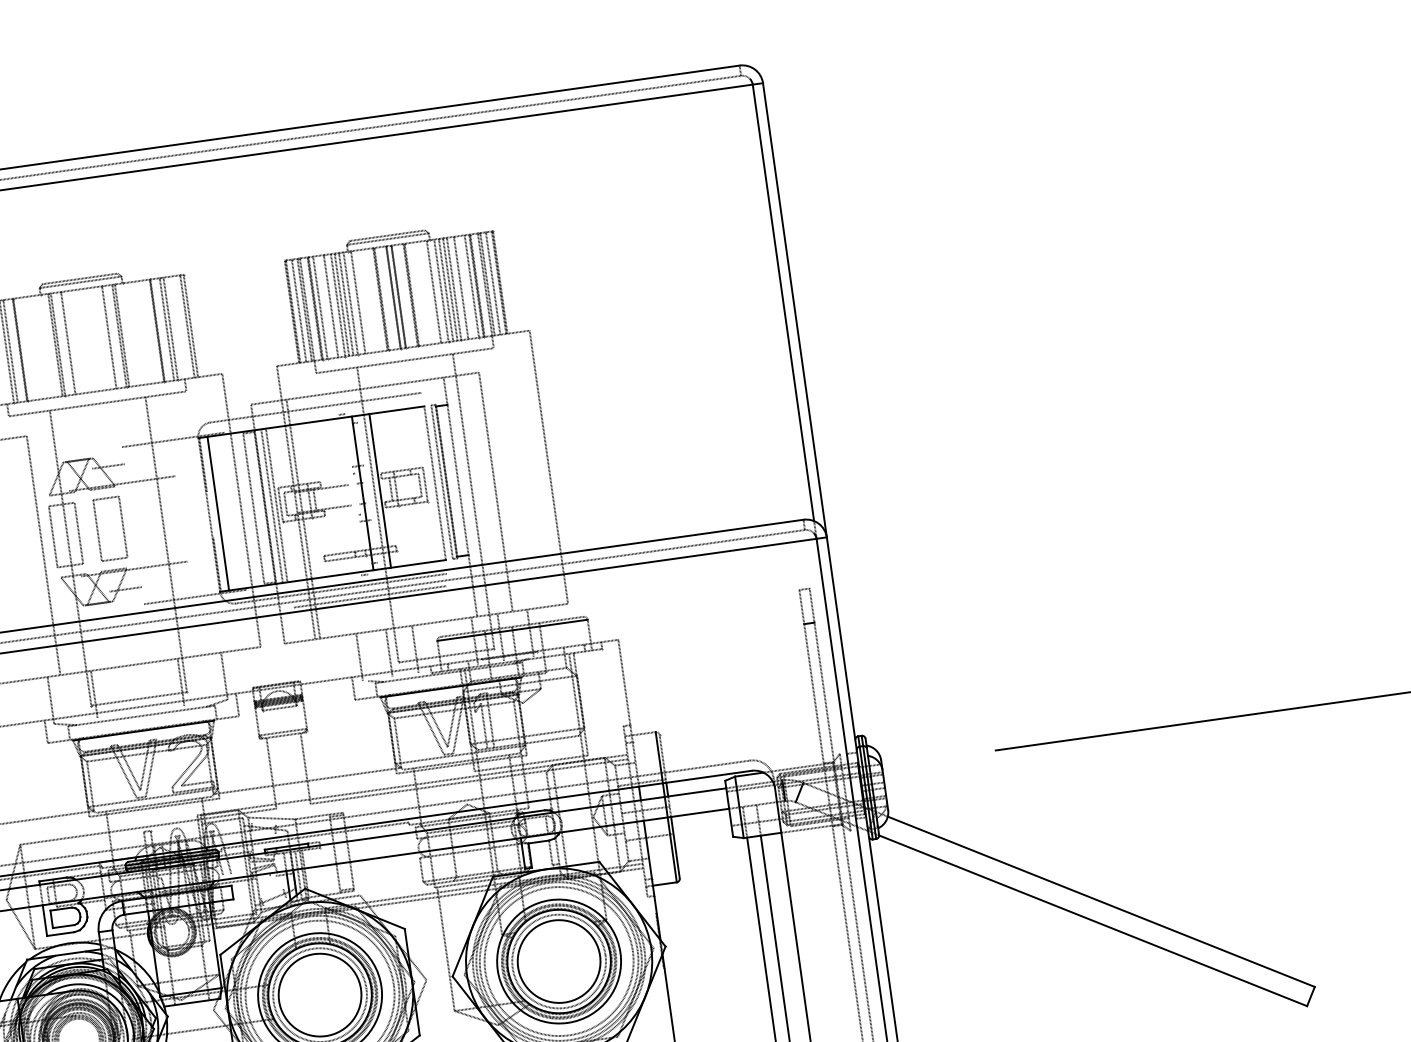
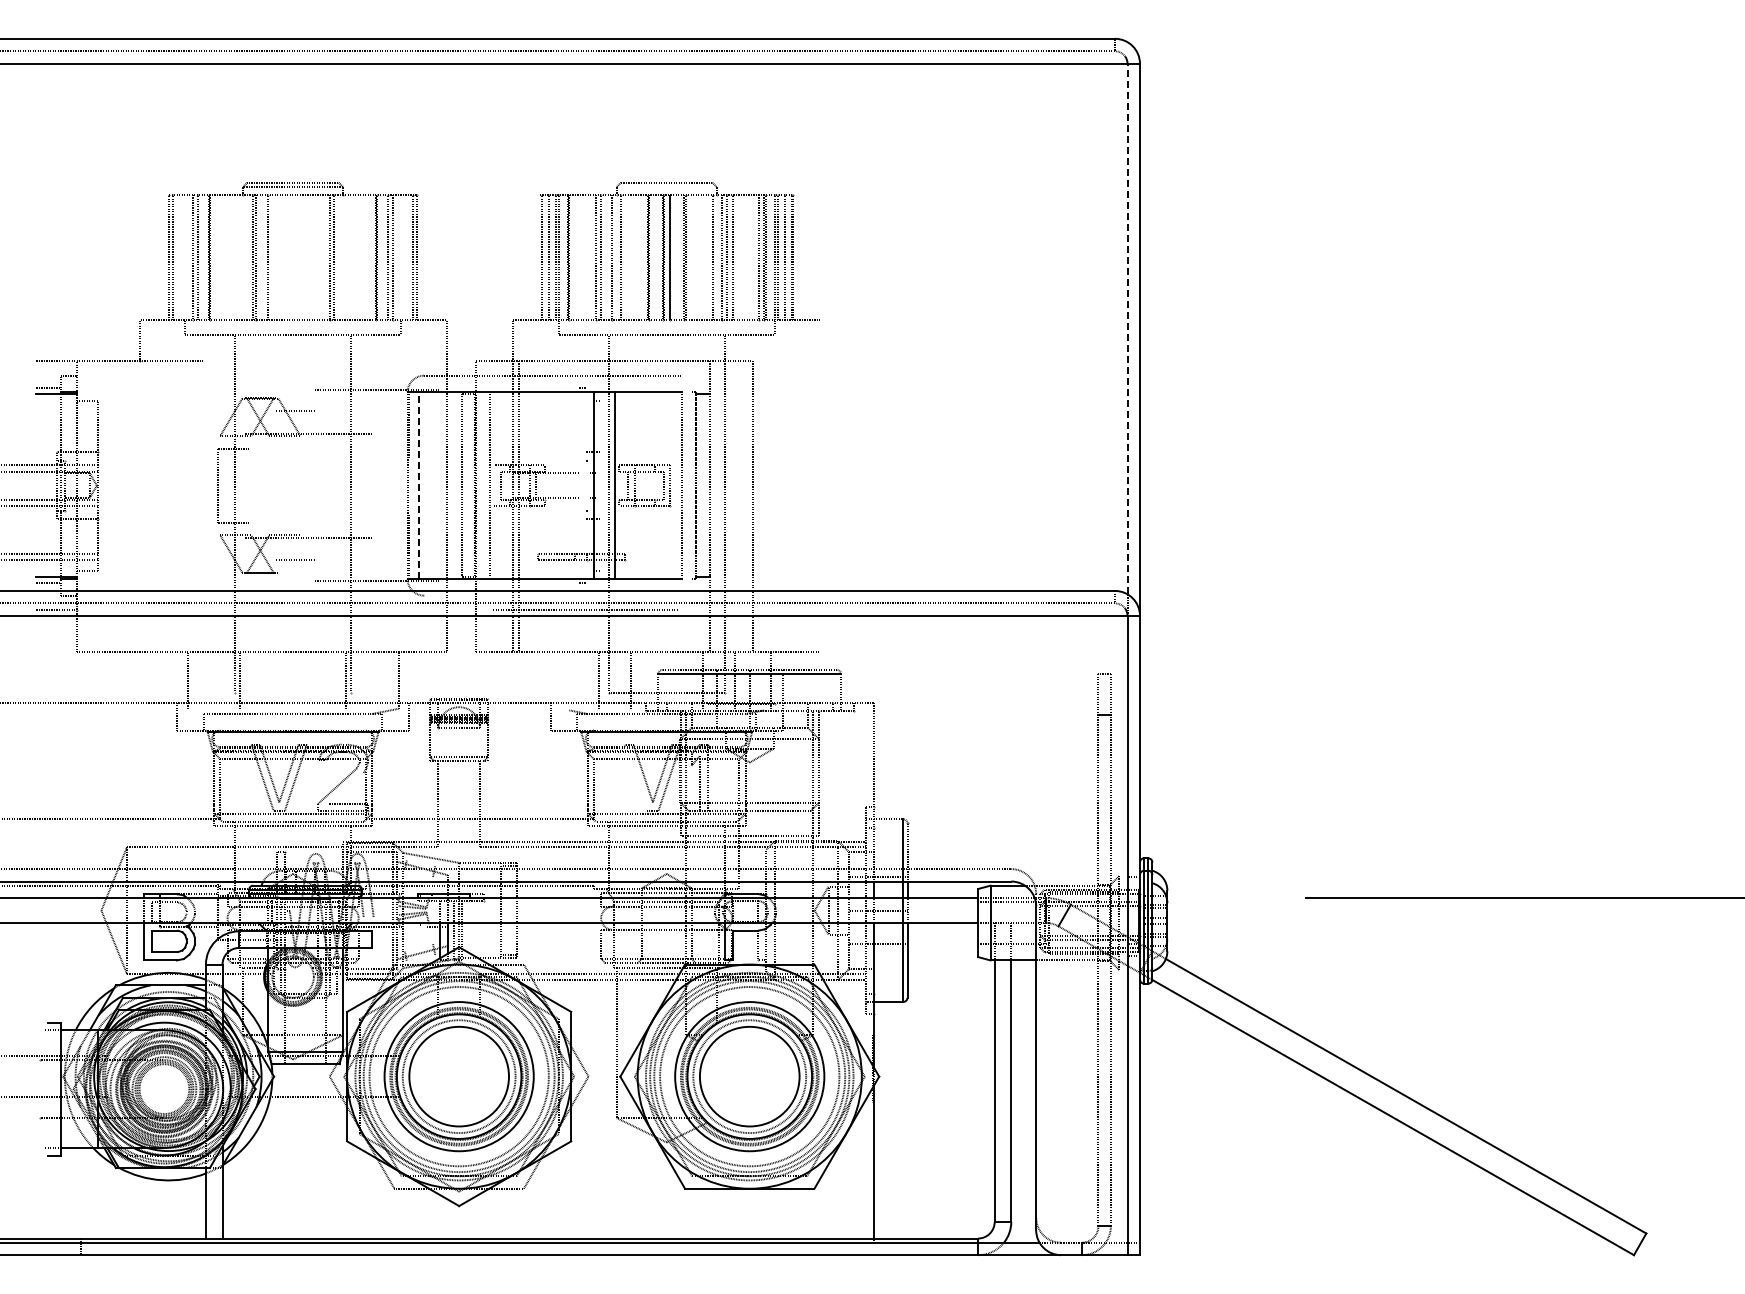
line: (387, 238) -> (666, 186), removed
line: (460, 288) -> (745, 257), removed
line: (454, 289) -> (737, 257), removed
line: (783, 302) -> (1127, 328), solid -> dashed
line: (346, 304) -> (606, 257), removed
line: (330, 306) -> (587, 257), removed
line: (320, 307) -> (574, 257), removed
line: (292, 311) -> (540, 257), removed
line: (109, 337) -> (318, 257), removed
line: (548, 467) -> (820, 485), removed
line: (442, 482) -> (690, 485), removed
line: (280, 504) -> (494, 485), removed
line: (271, 506) -> (483, 485), removed
line: (218, 513) -> (418, 485), solid -> dashed
part: (98, 530) -> (272, 485), removed
line: (79, 533) -> (249, 485), removed
line: (43, 555) -> (203, 506), removed
line: (120, 584) -> (289, 553), removed
line: (341, 588) -> (552, 595), removed
line: (359, 656) -> (562, 679), removed
line: (139, 699) -> (293, 693), removed
line: (65, 724) -> (200, 711), removed
line: (431, 728) -> (636, 777), removed
line: (193, 770) -> (346, 787), removed

